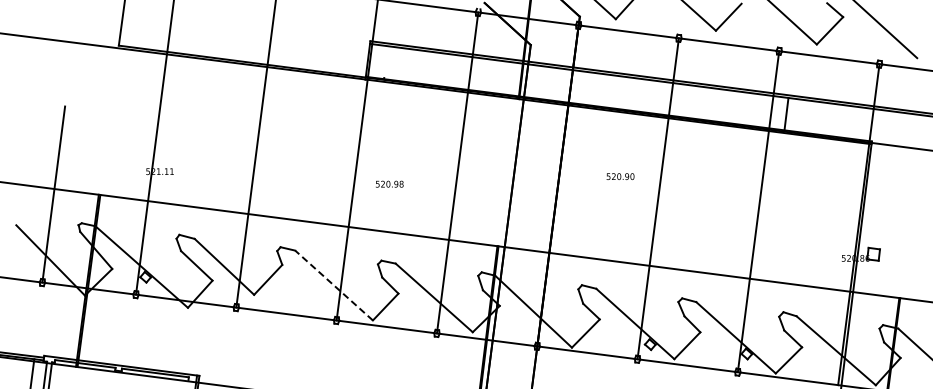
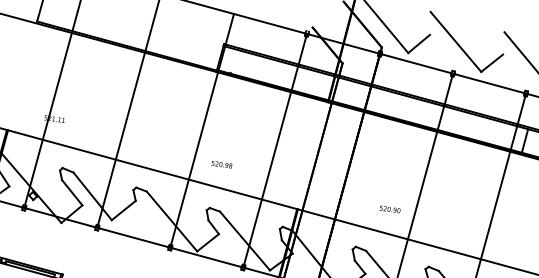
text: (620, 176) -> (390, 209), moved
text: (389, 183) -> (221, 164), moved
line: (333, 285) -> (171, 221), dashed -> solid

